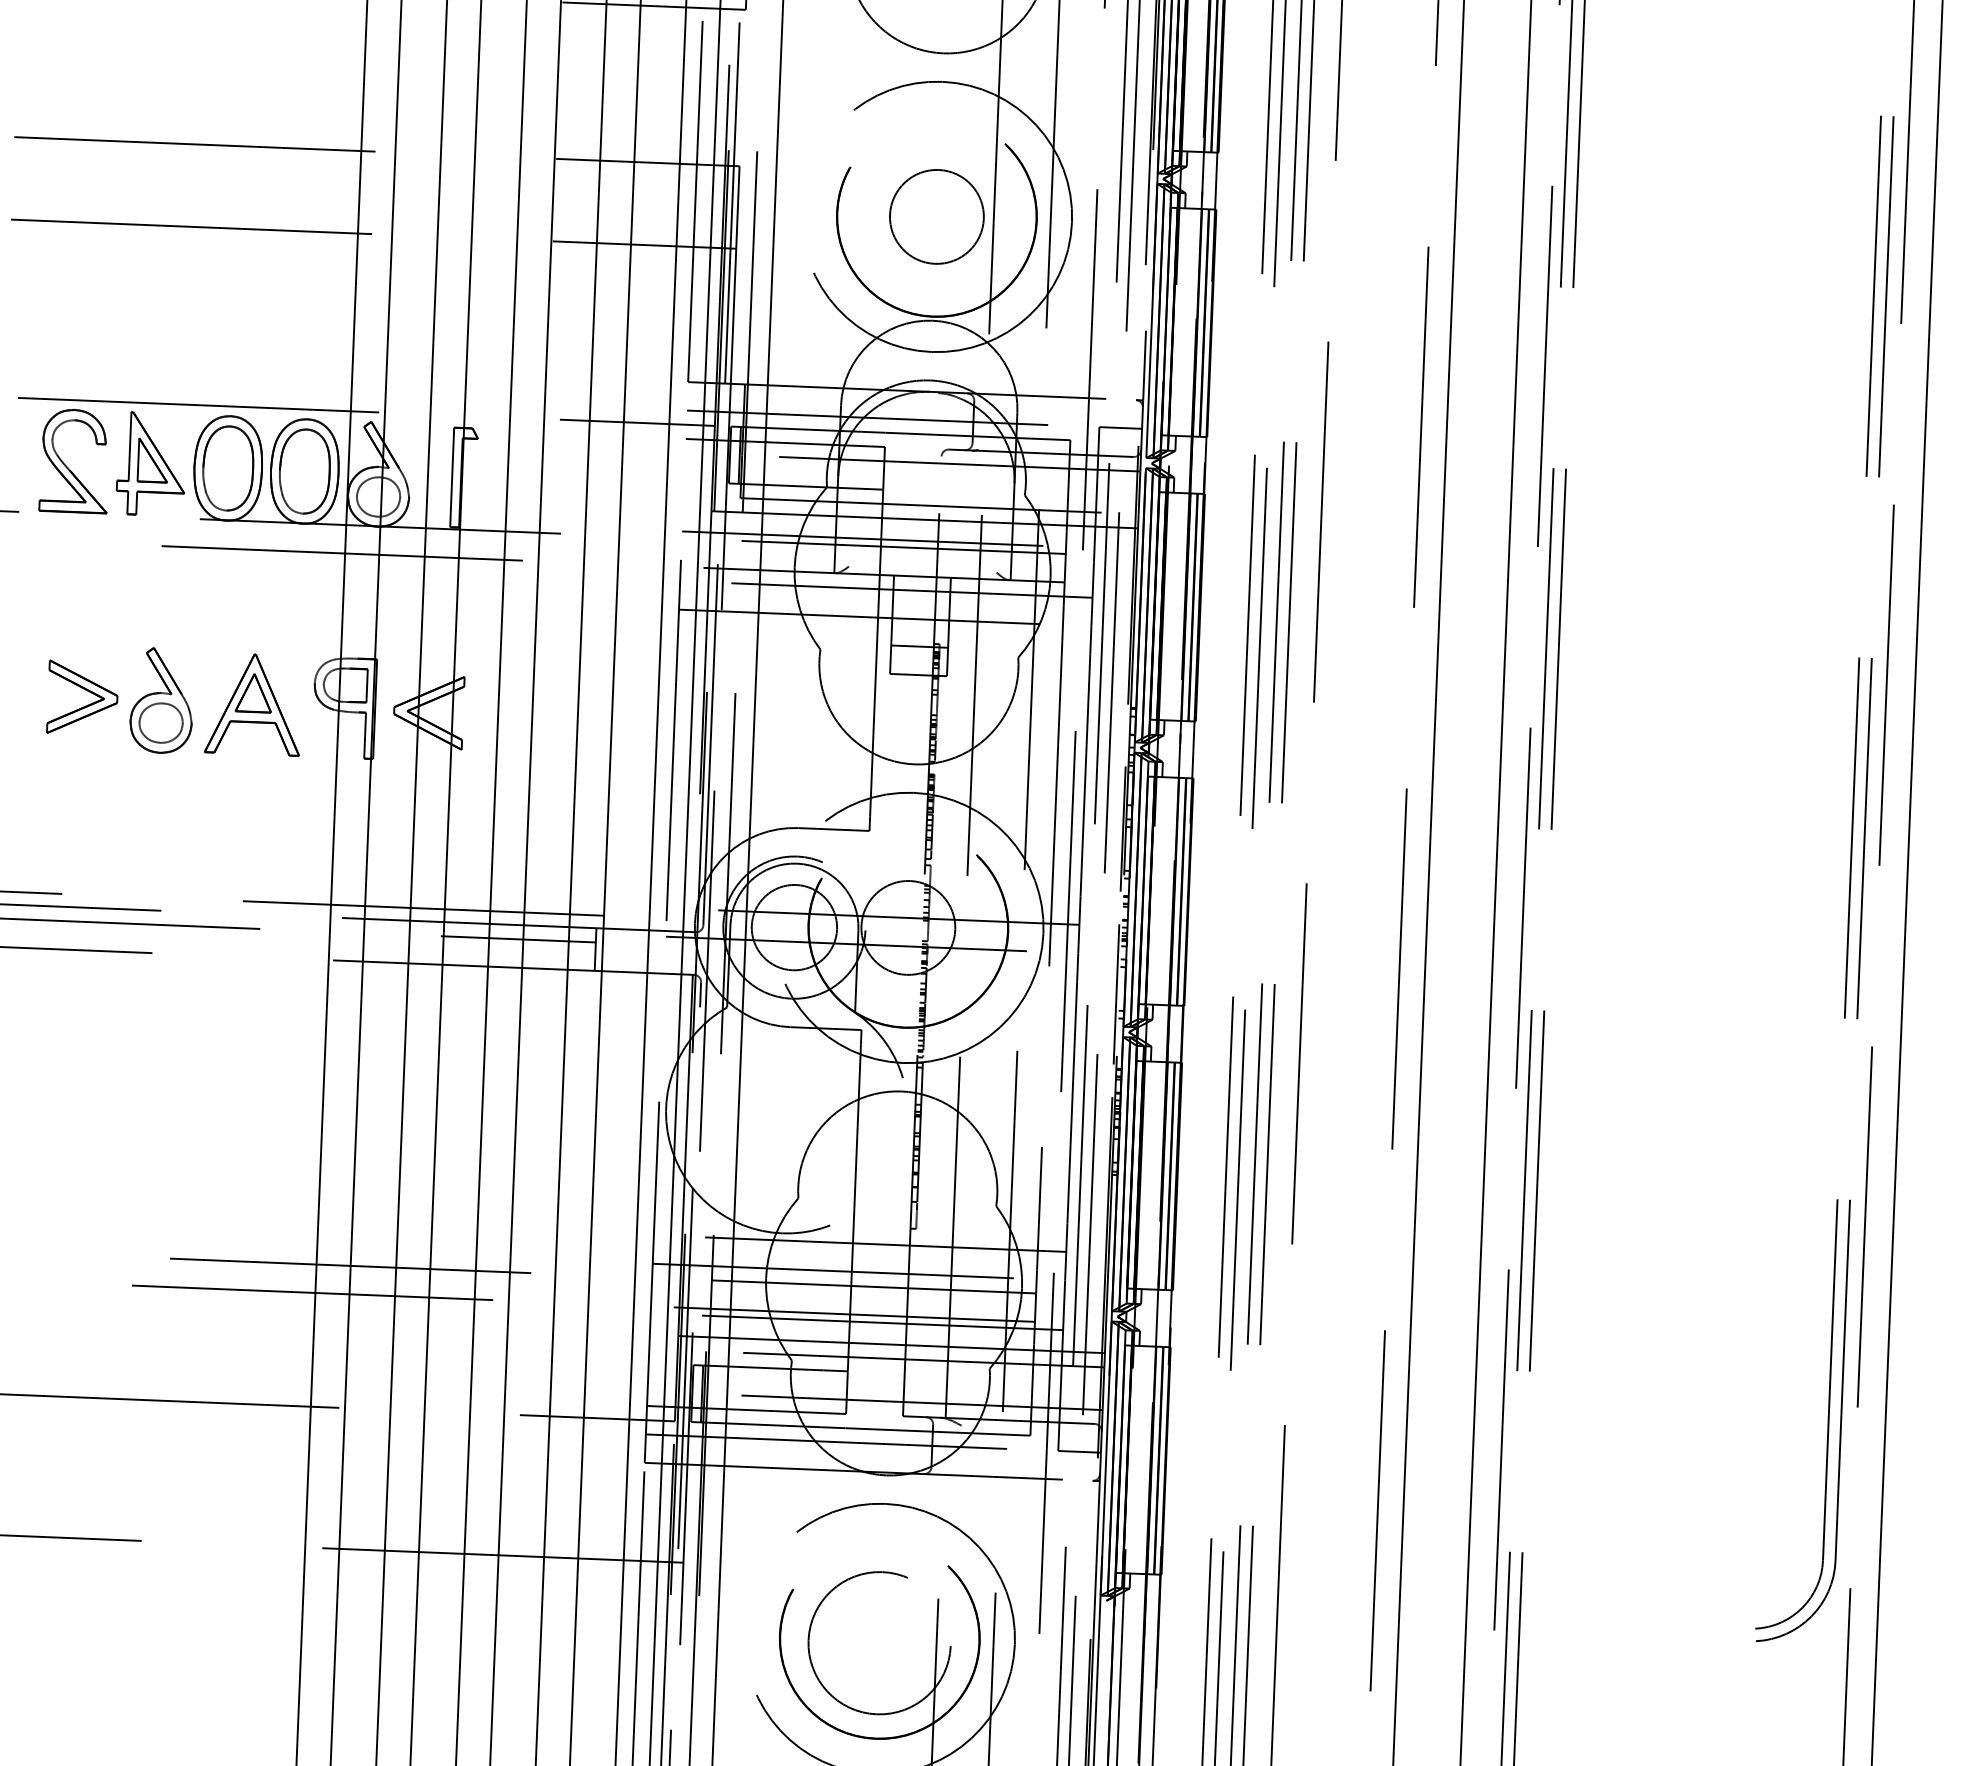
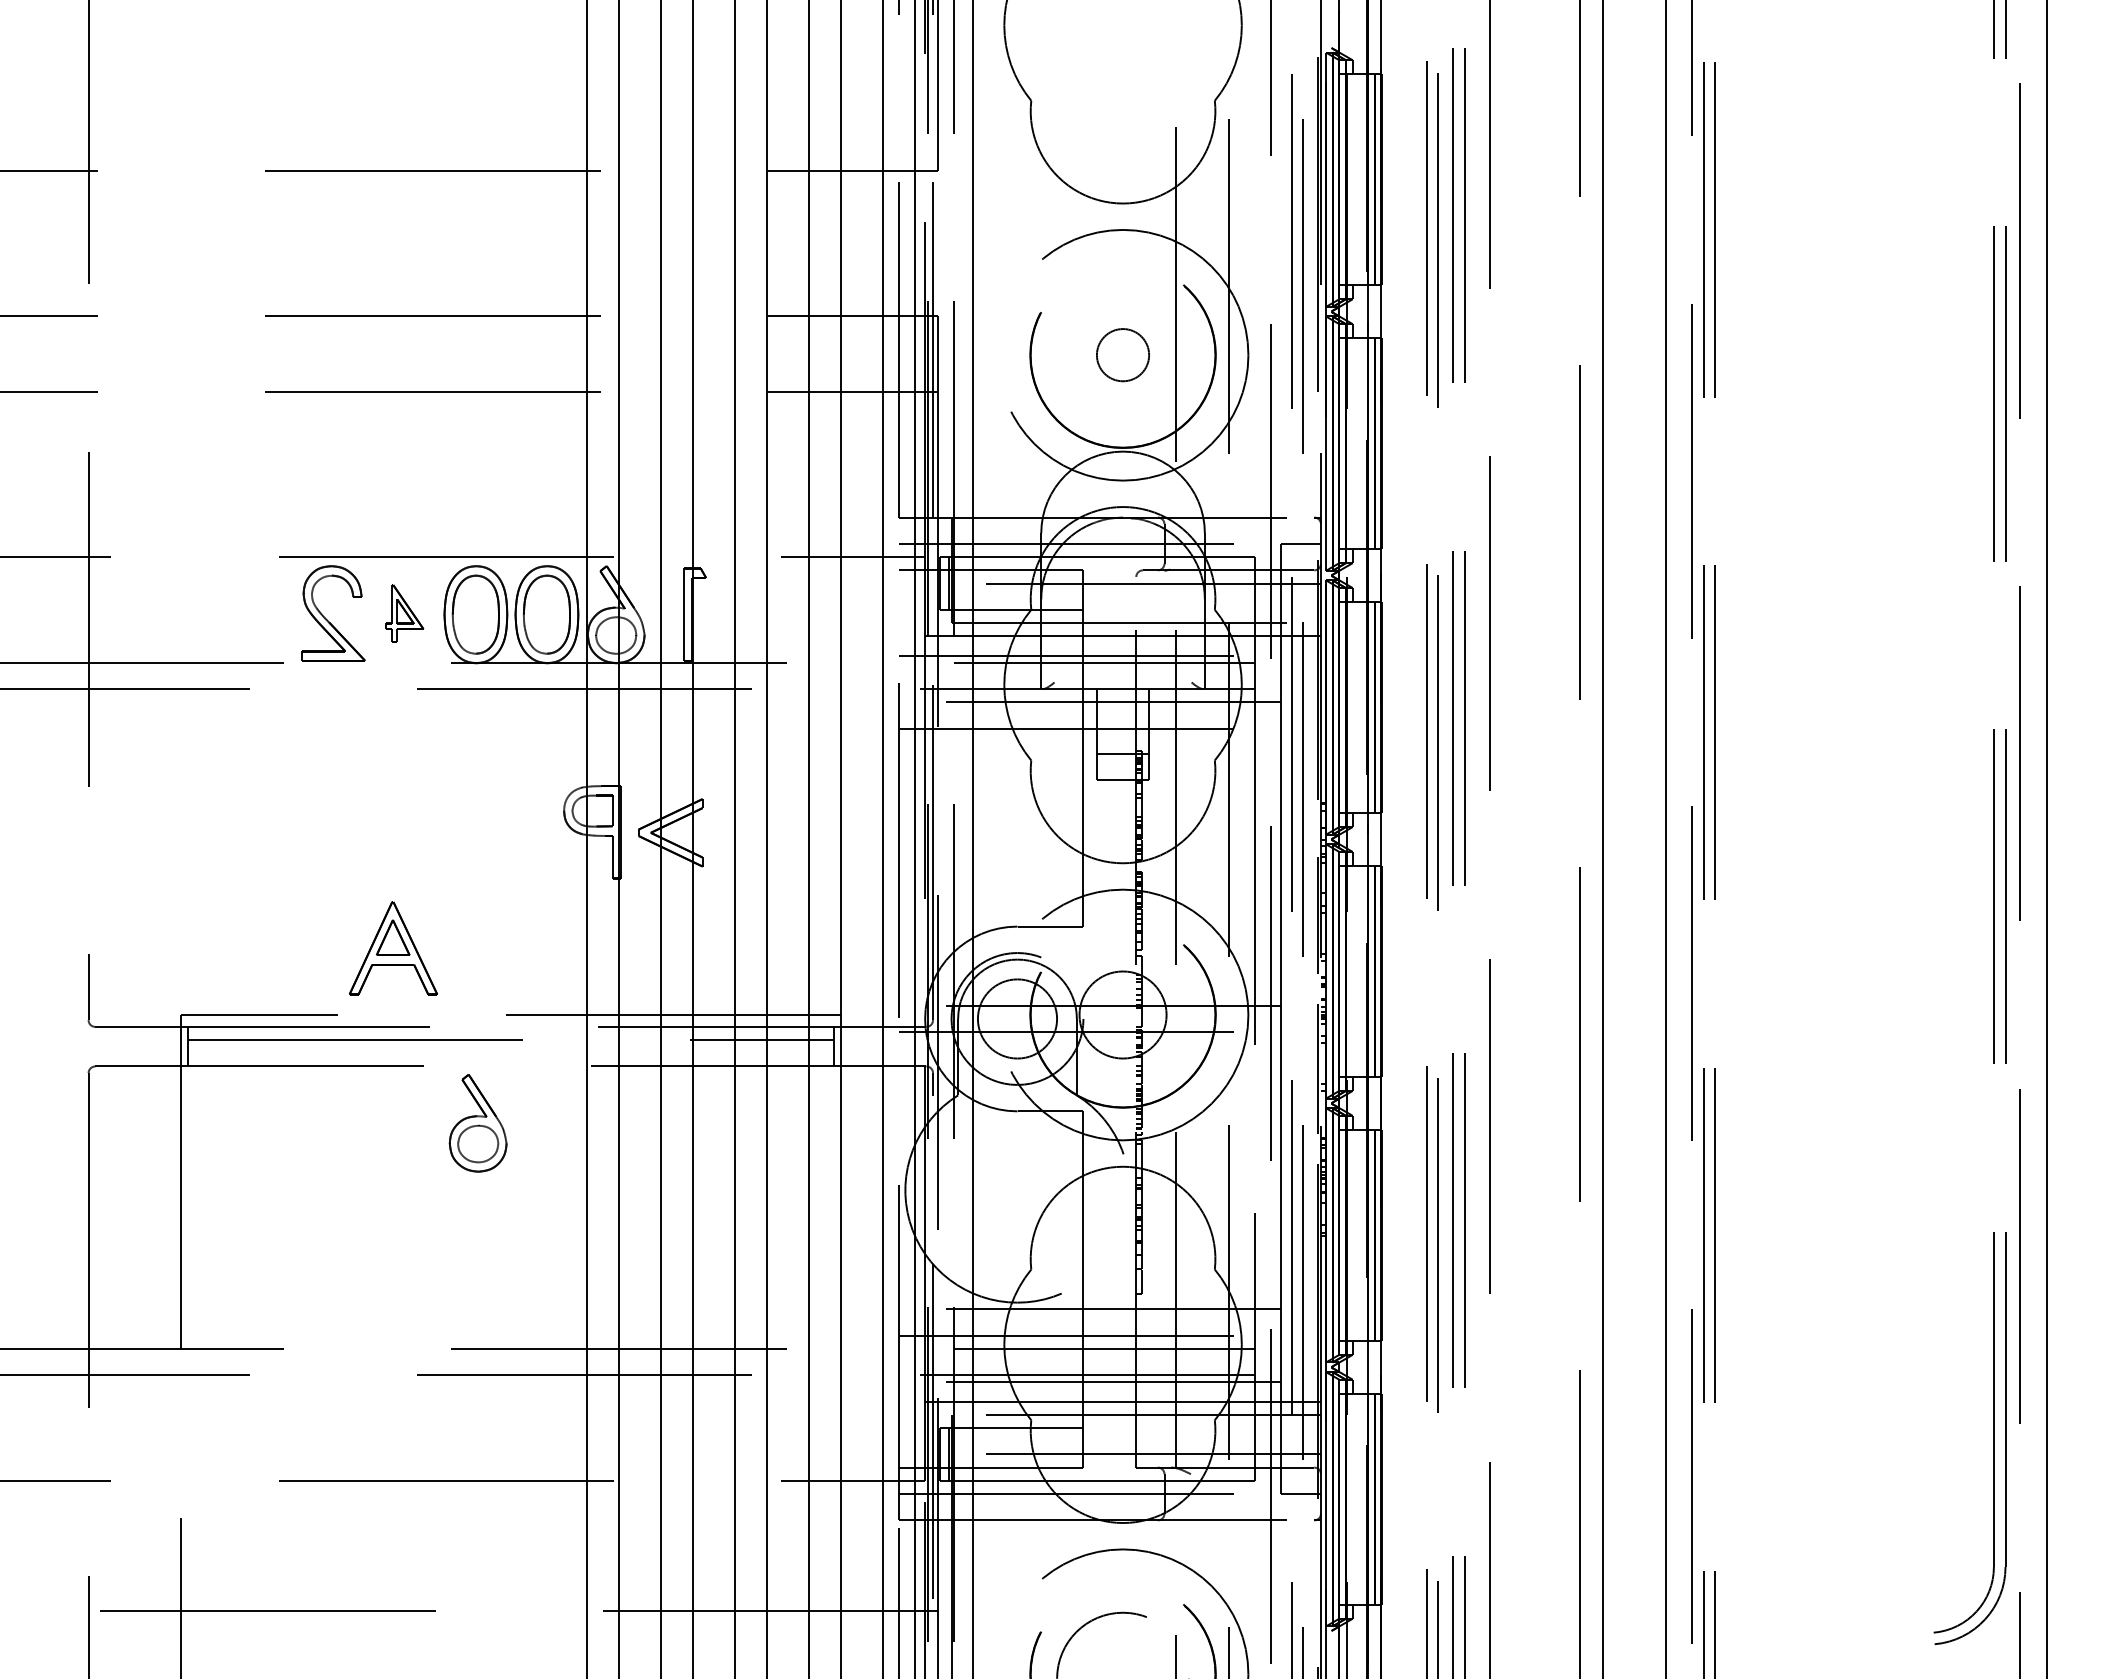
circle: (936, 216) -> (1122, 354), size x0.6
part: (151, 464) -> (404, 613), size x0.6
part: (87, 691) -> (353, 826), removed
part: (161, 700) -> (477, 1123), moved
part: (253, 704) -> (393, 948), moved

